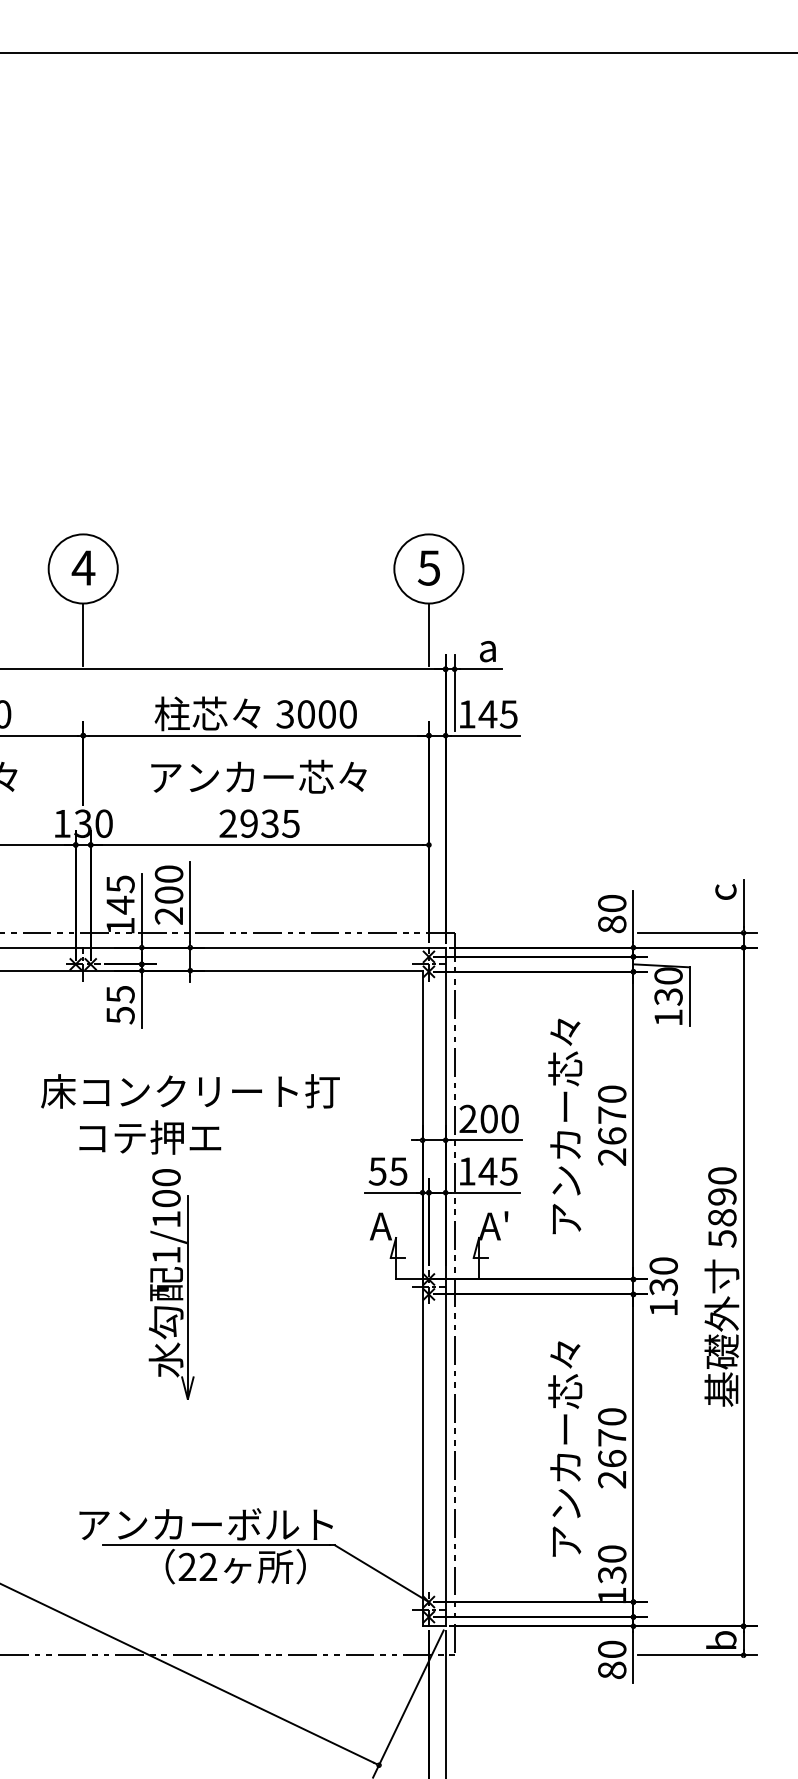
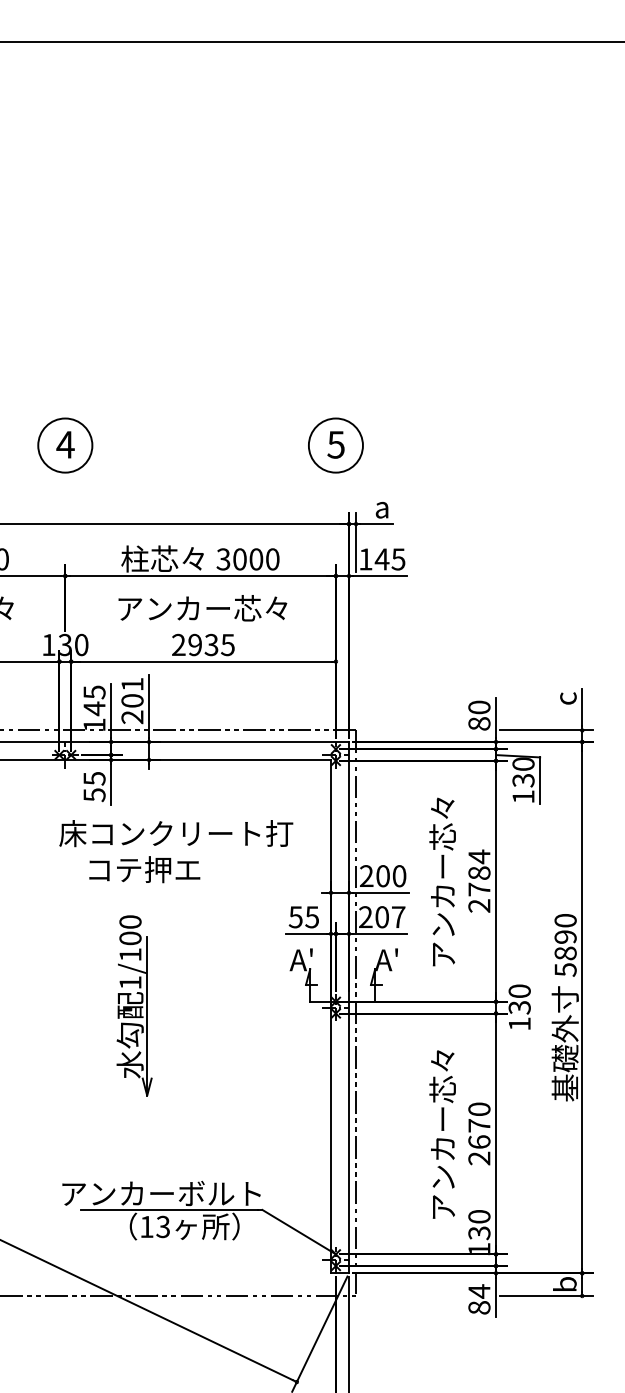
line: (83, 634) -> (65, 496), removed
line: (428, 634) -> (335, 496), removed
text: (169, 874) -> (132, 684), 200 -> 201
text: (190, 1114) -> (176, 851), moved
text: (612, 1114) -> (479, 872), 2670 -> 2784
text: (488, 1171) -> (382, 917), 145 -> 207
text: (397, 1216) -> (311, 952), A -> A'
text: (198, 1566) -> (155, 1226), 22 -> 13
text: (612, 1649) -> (479, 1291), 80 -> 84

